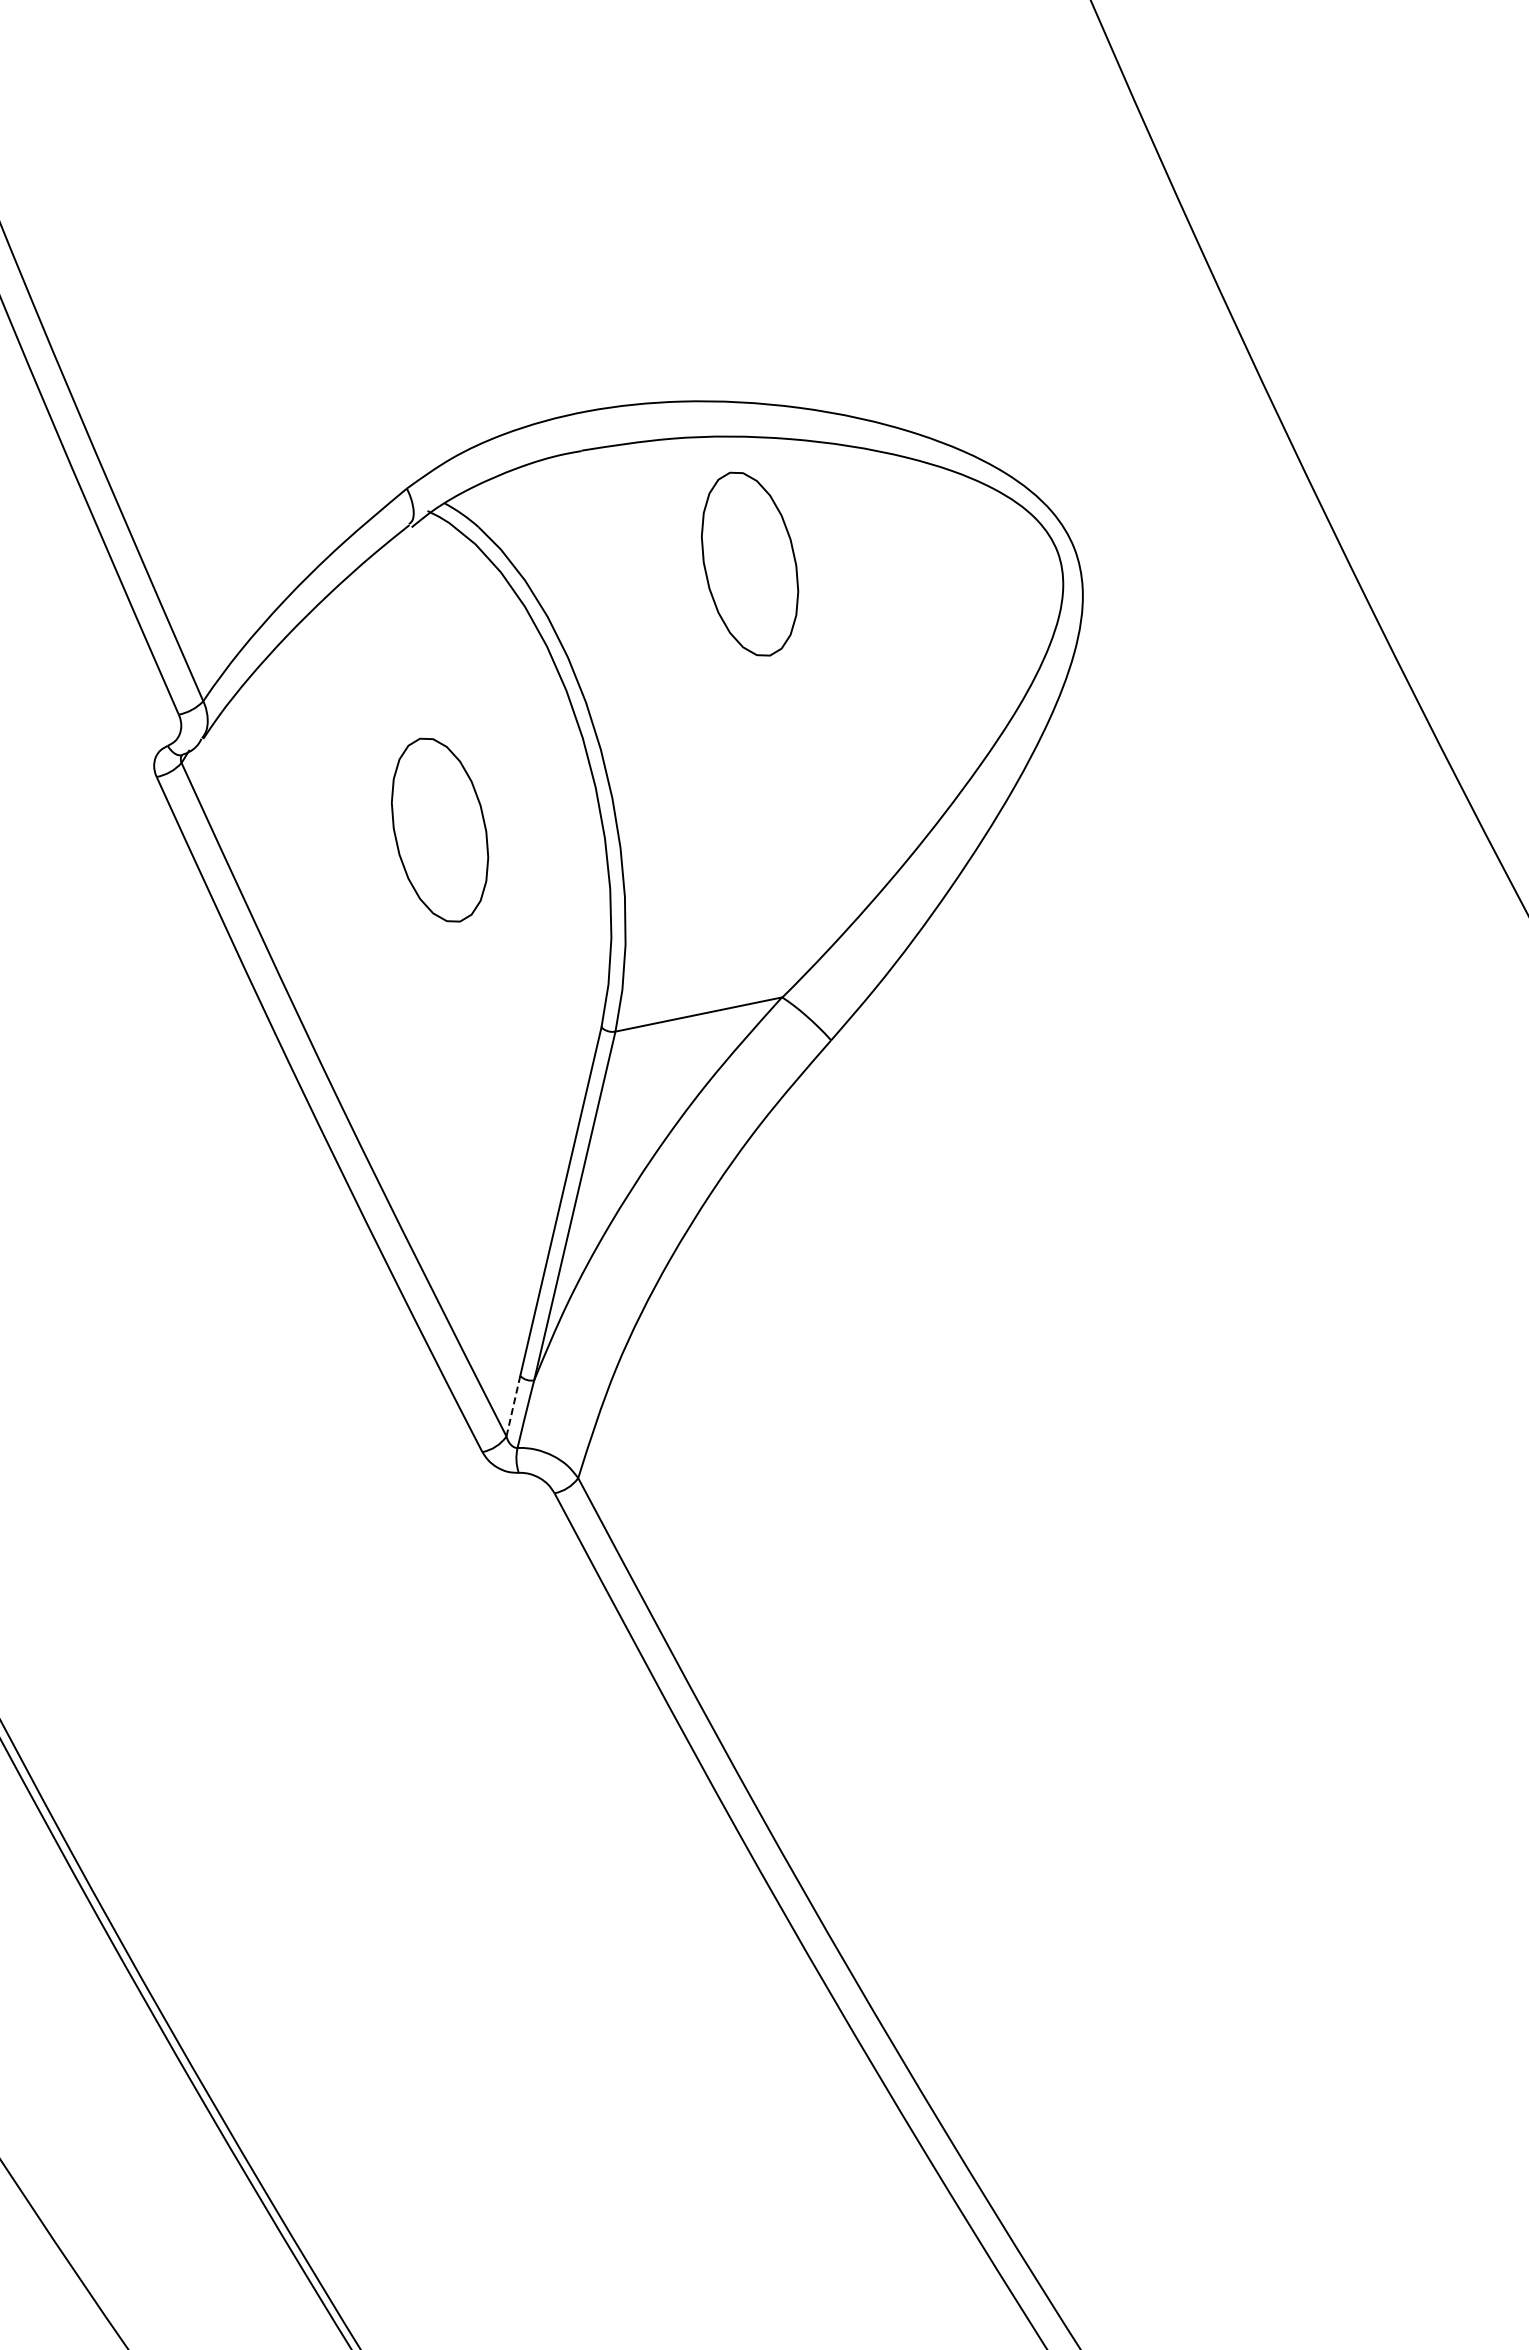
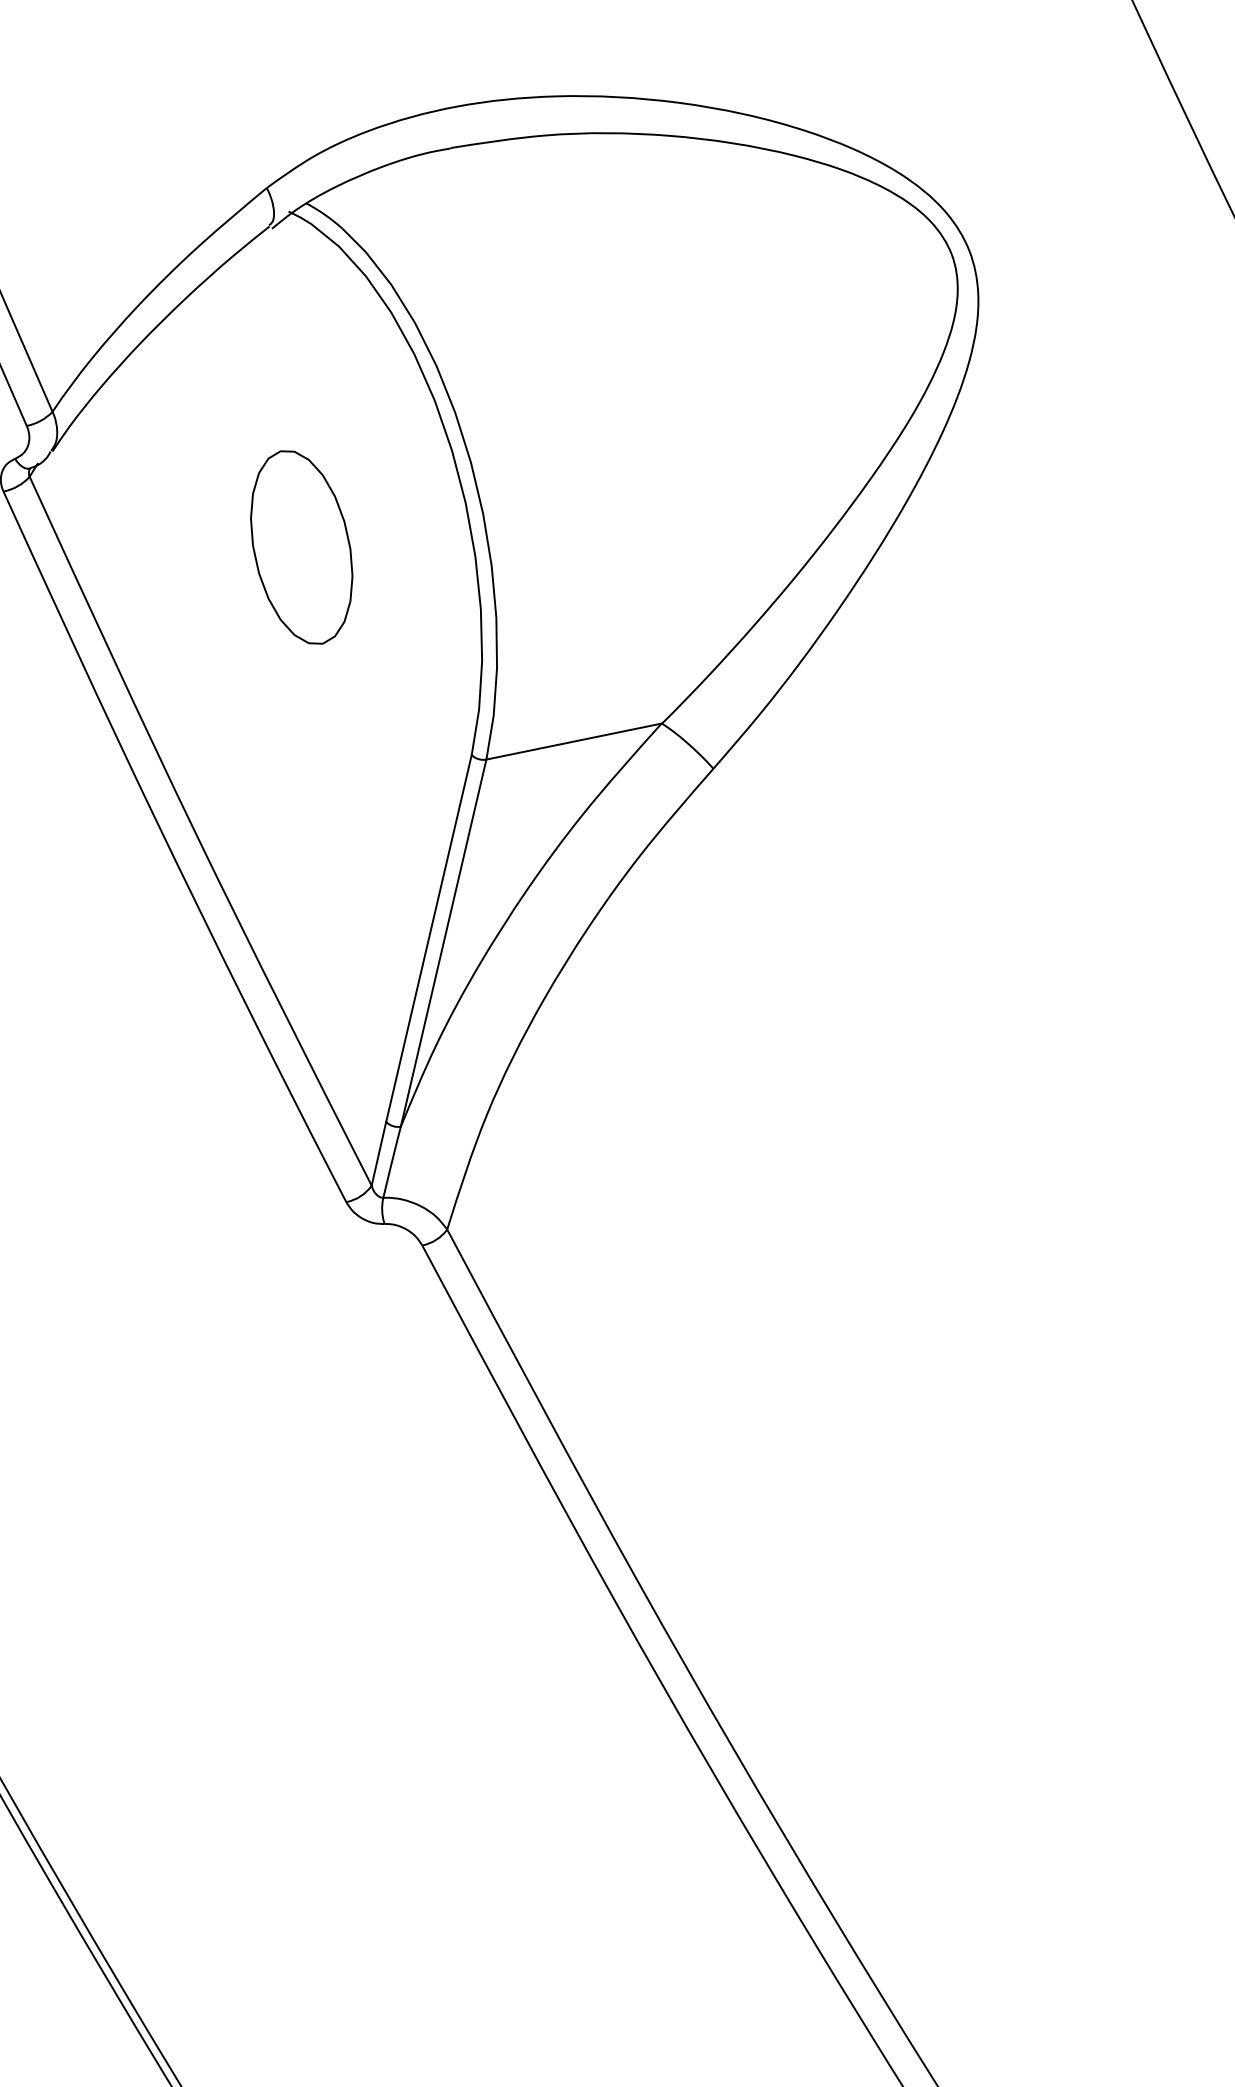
part: (750, 563) -> (628, 266), removed
line: (513, 1405) -> (379, 1153), dashed -> solid

